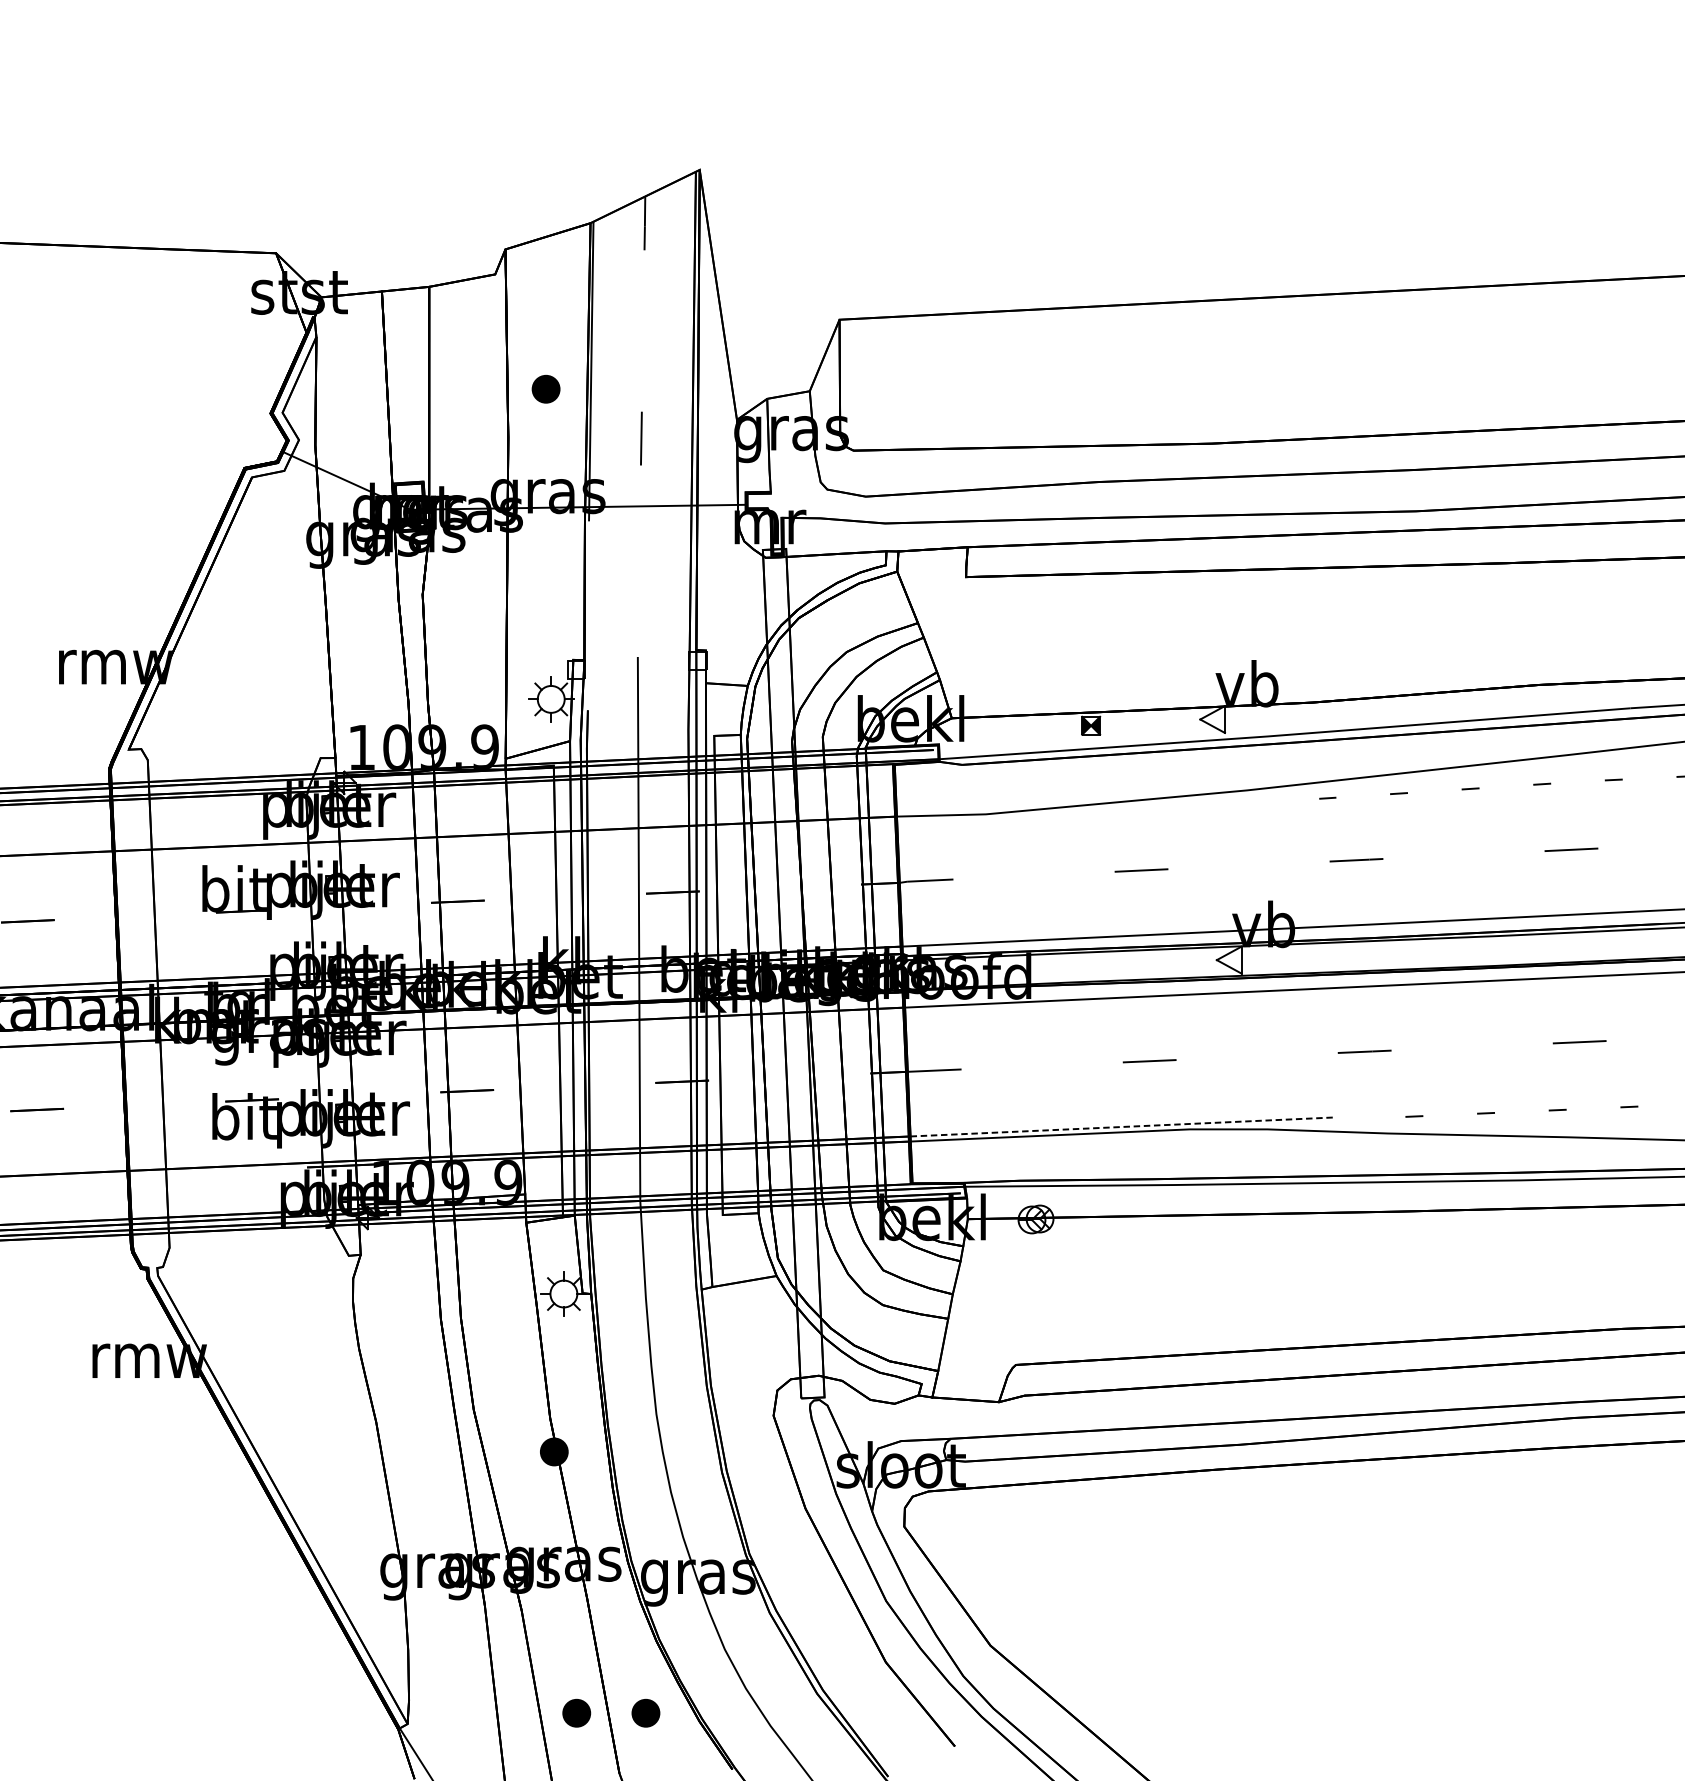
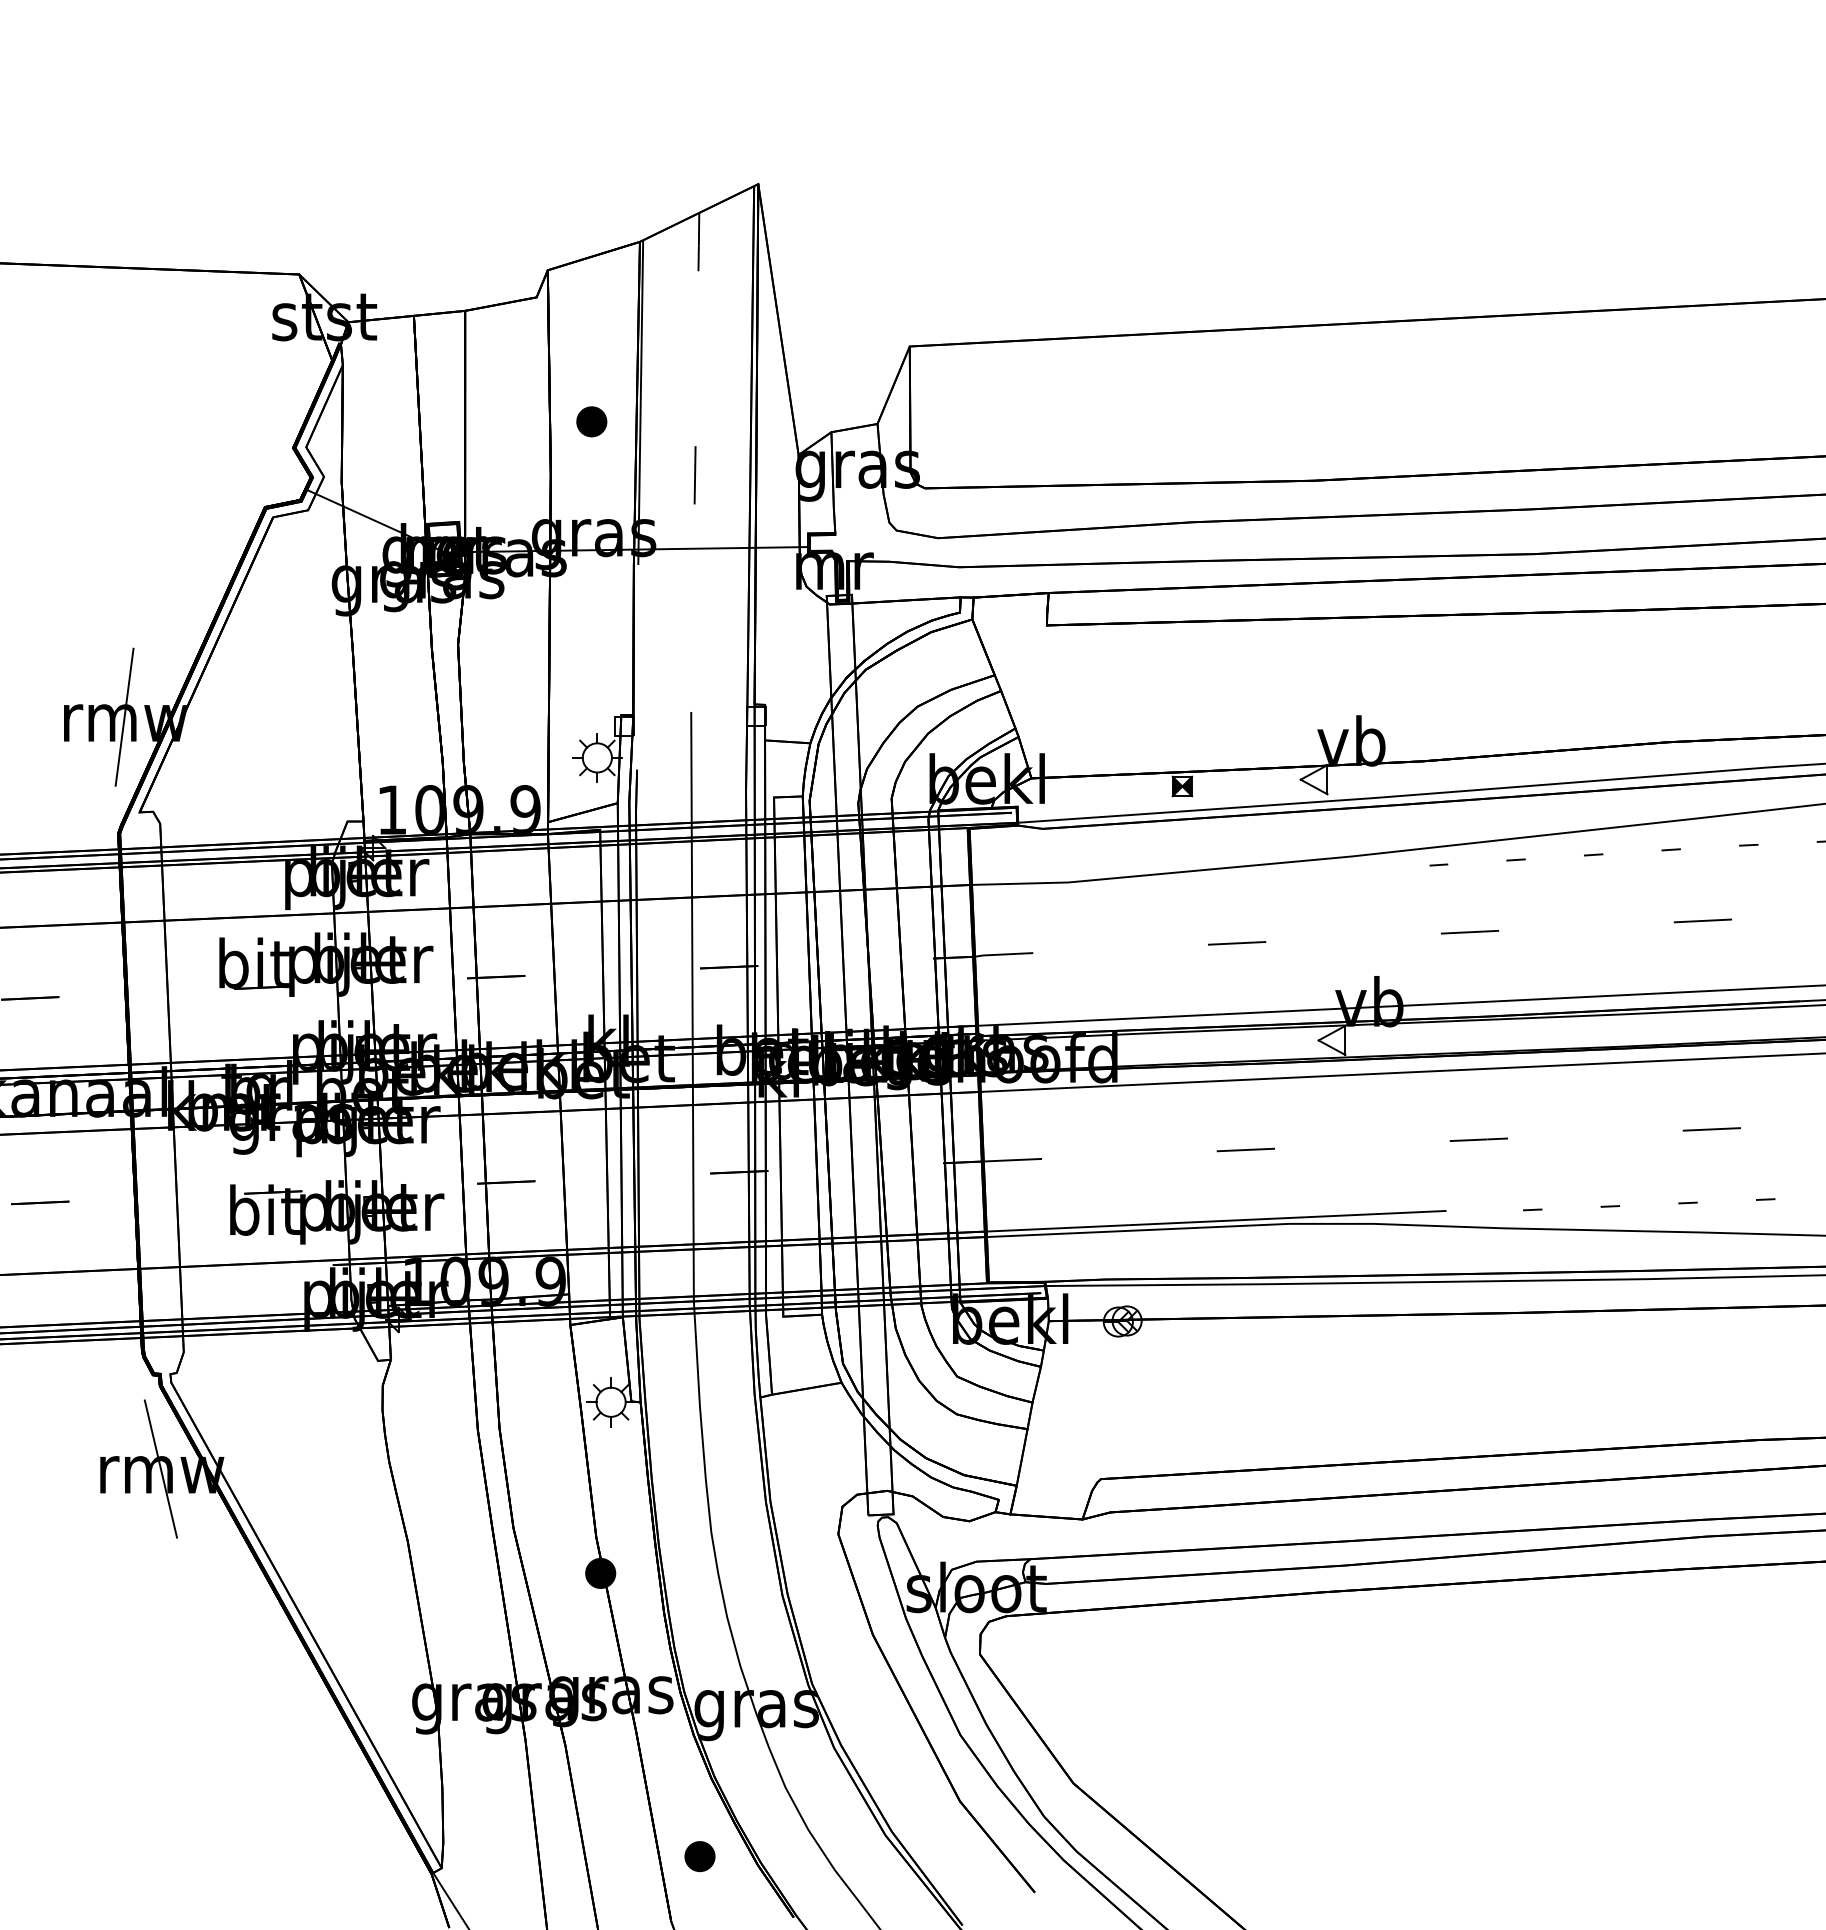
line: (114, 661) -> (124, 716), added
line: (1122, 1127) -> (1216, 1221), dashed -> solid
line: (148, 1355) -> (160, 1468), added
part: (576, 1713) -> (624, 1856), removed

